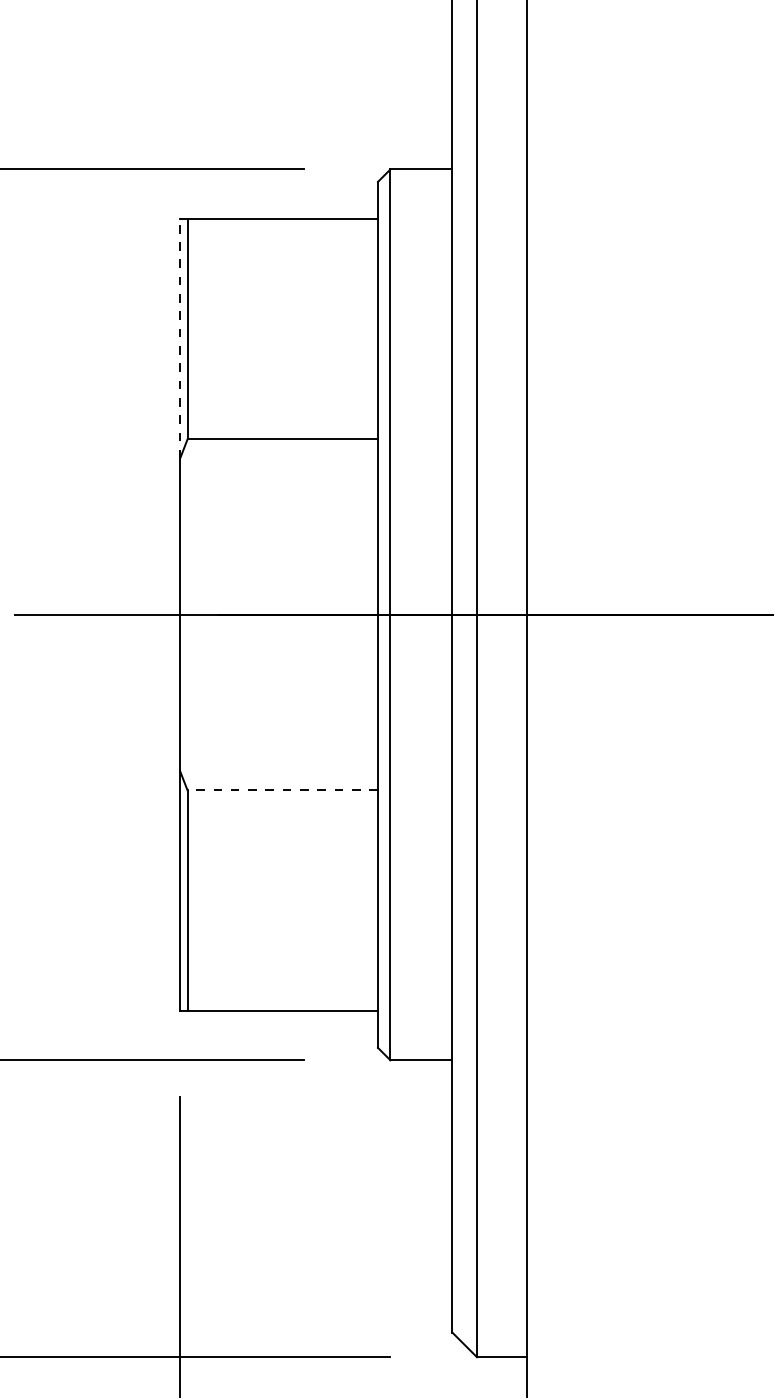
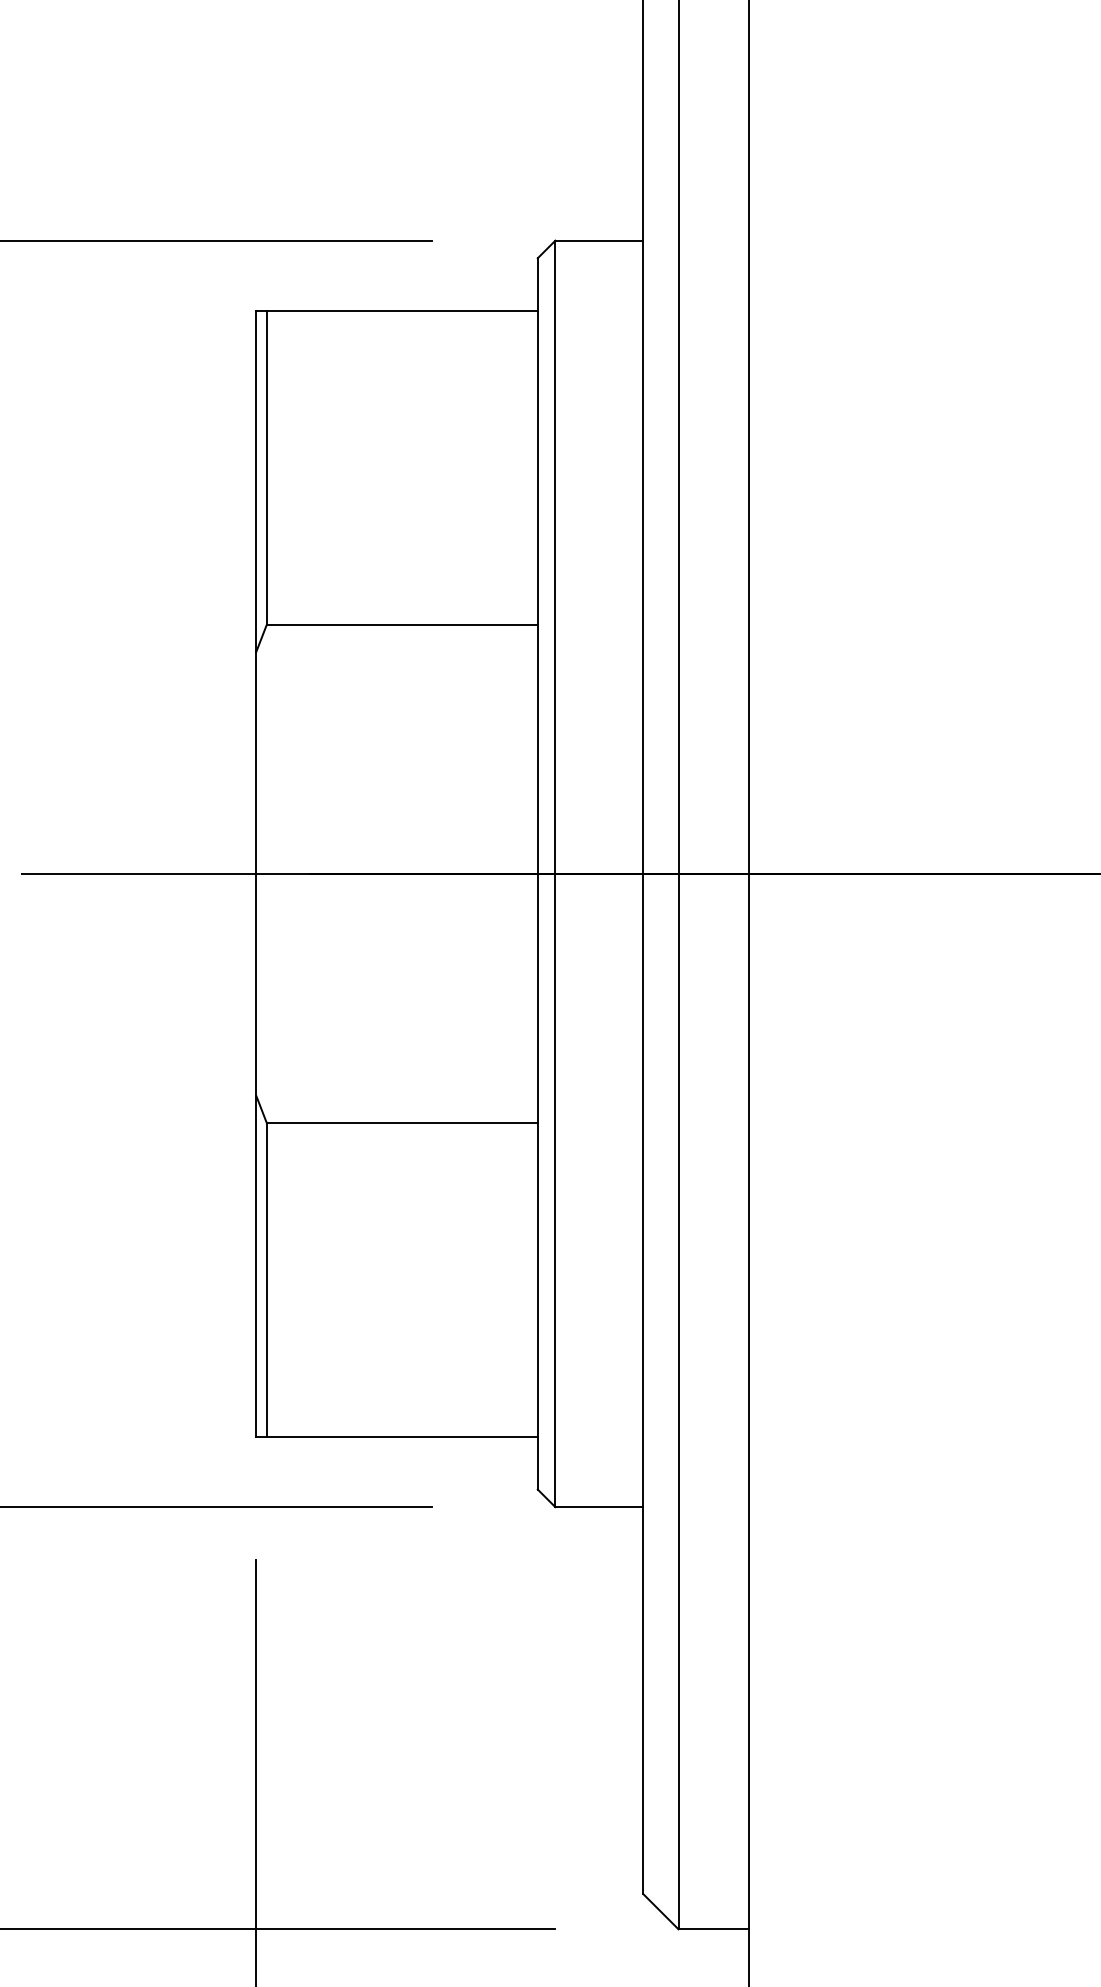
line: (180, 338) -> (256, 480), dashed -> solid
line: (282, 790) -> (401, 1123), dashed -> solid

